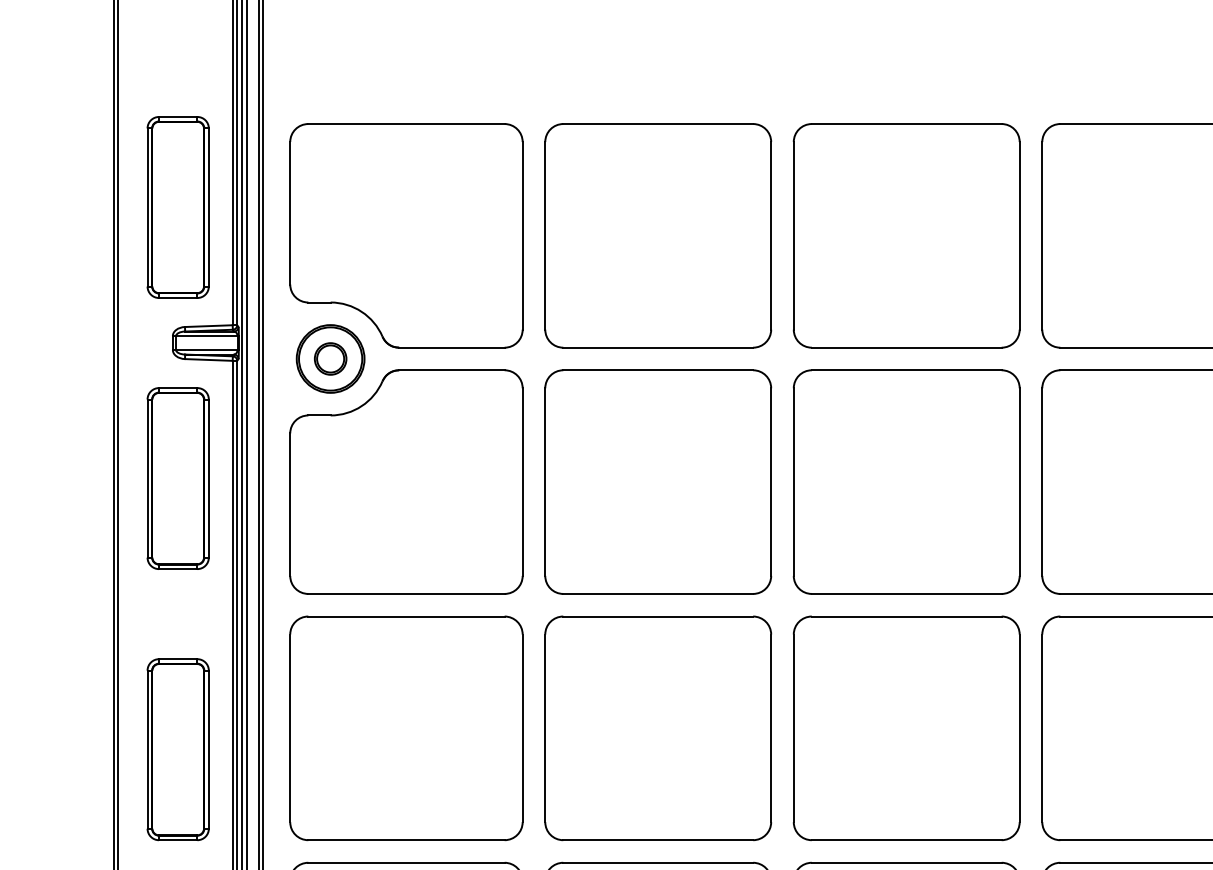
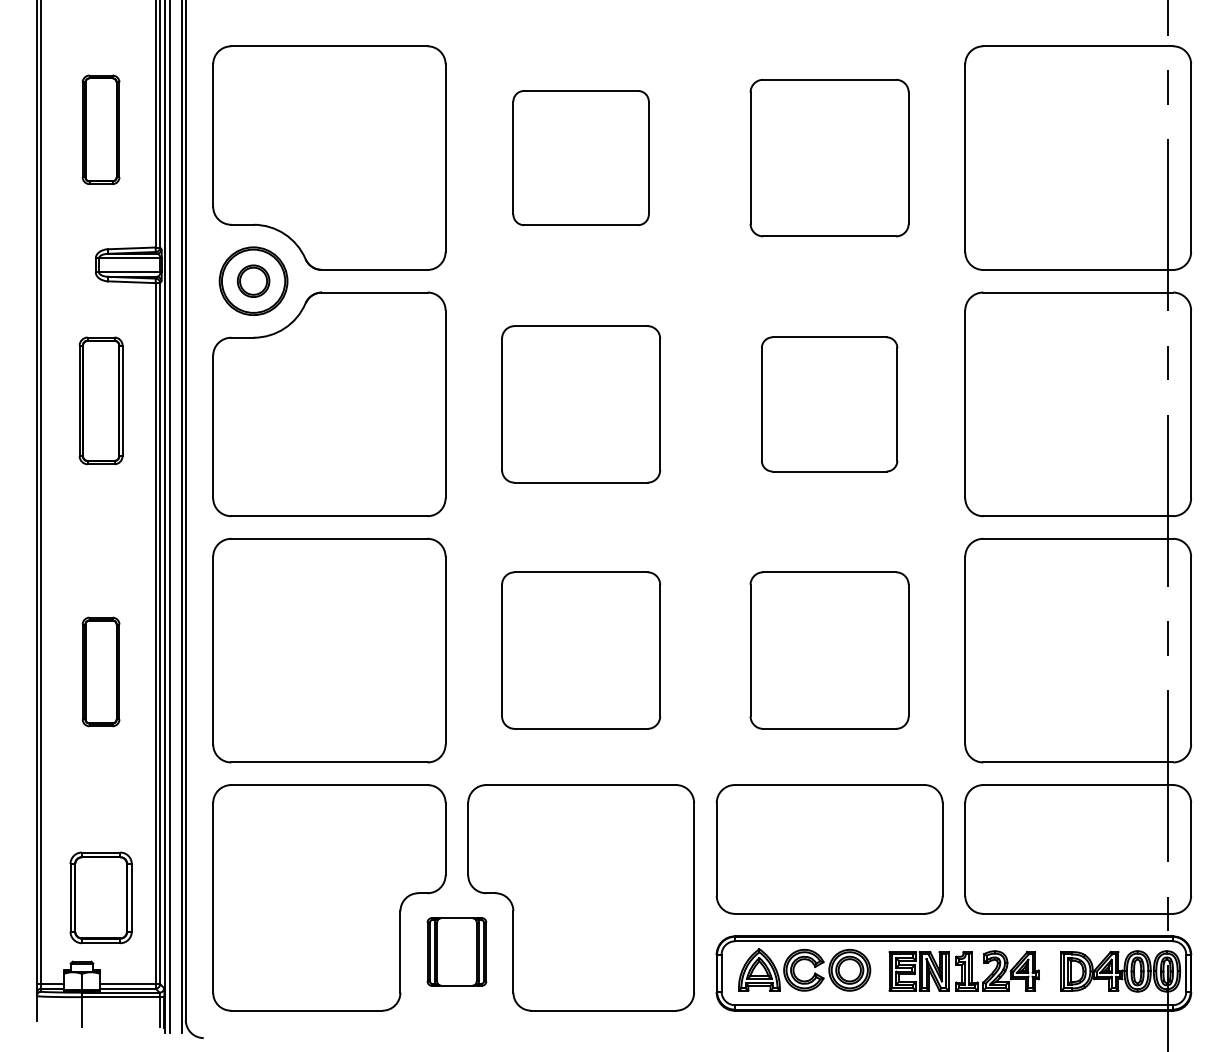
part: (177, 207) -> (100, 129), size x0.6
part: (657, 235) -> (580, 157), size x0.6
part: (906, 235) -> (829, 157), size x0.7
part: (177, 478) -> (100, 400), size x0.7
part: (657, 482) -> (580, 404), size x0.7
part: (906, 482) -> (829, 404), size x0.6
part: (657, 728) -> (580, 650), size x0.7
part: (906, 728) -> (829, 650), size x0.7
part: (177, 749) -> (100, 671), size x0.6

